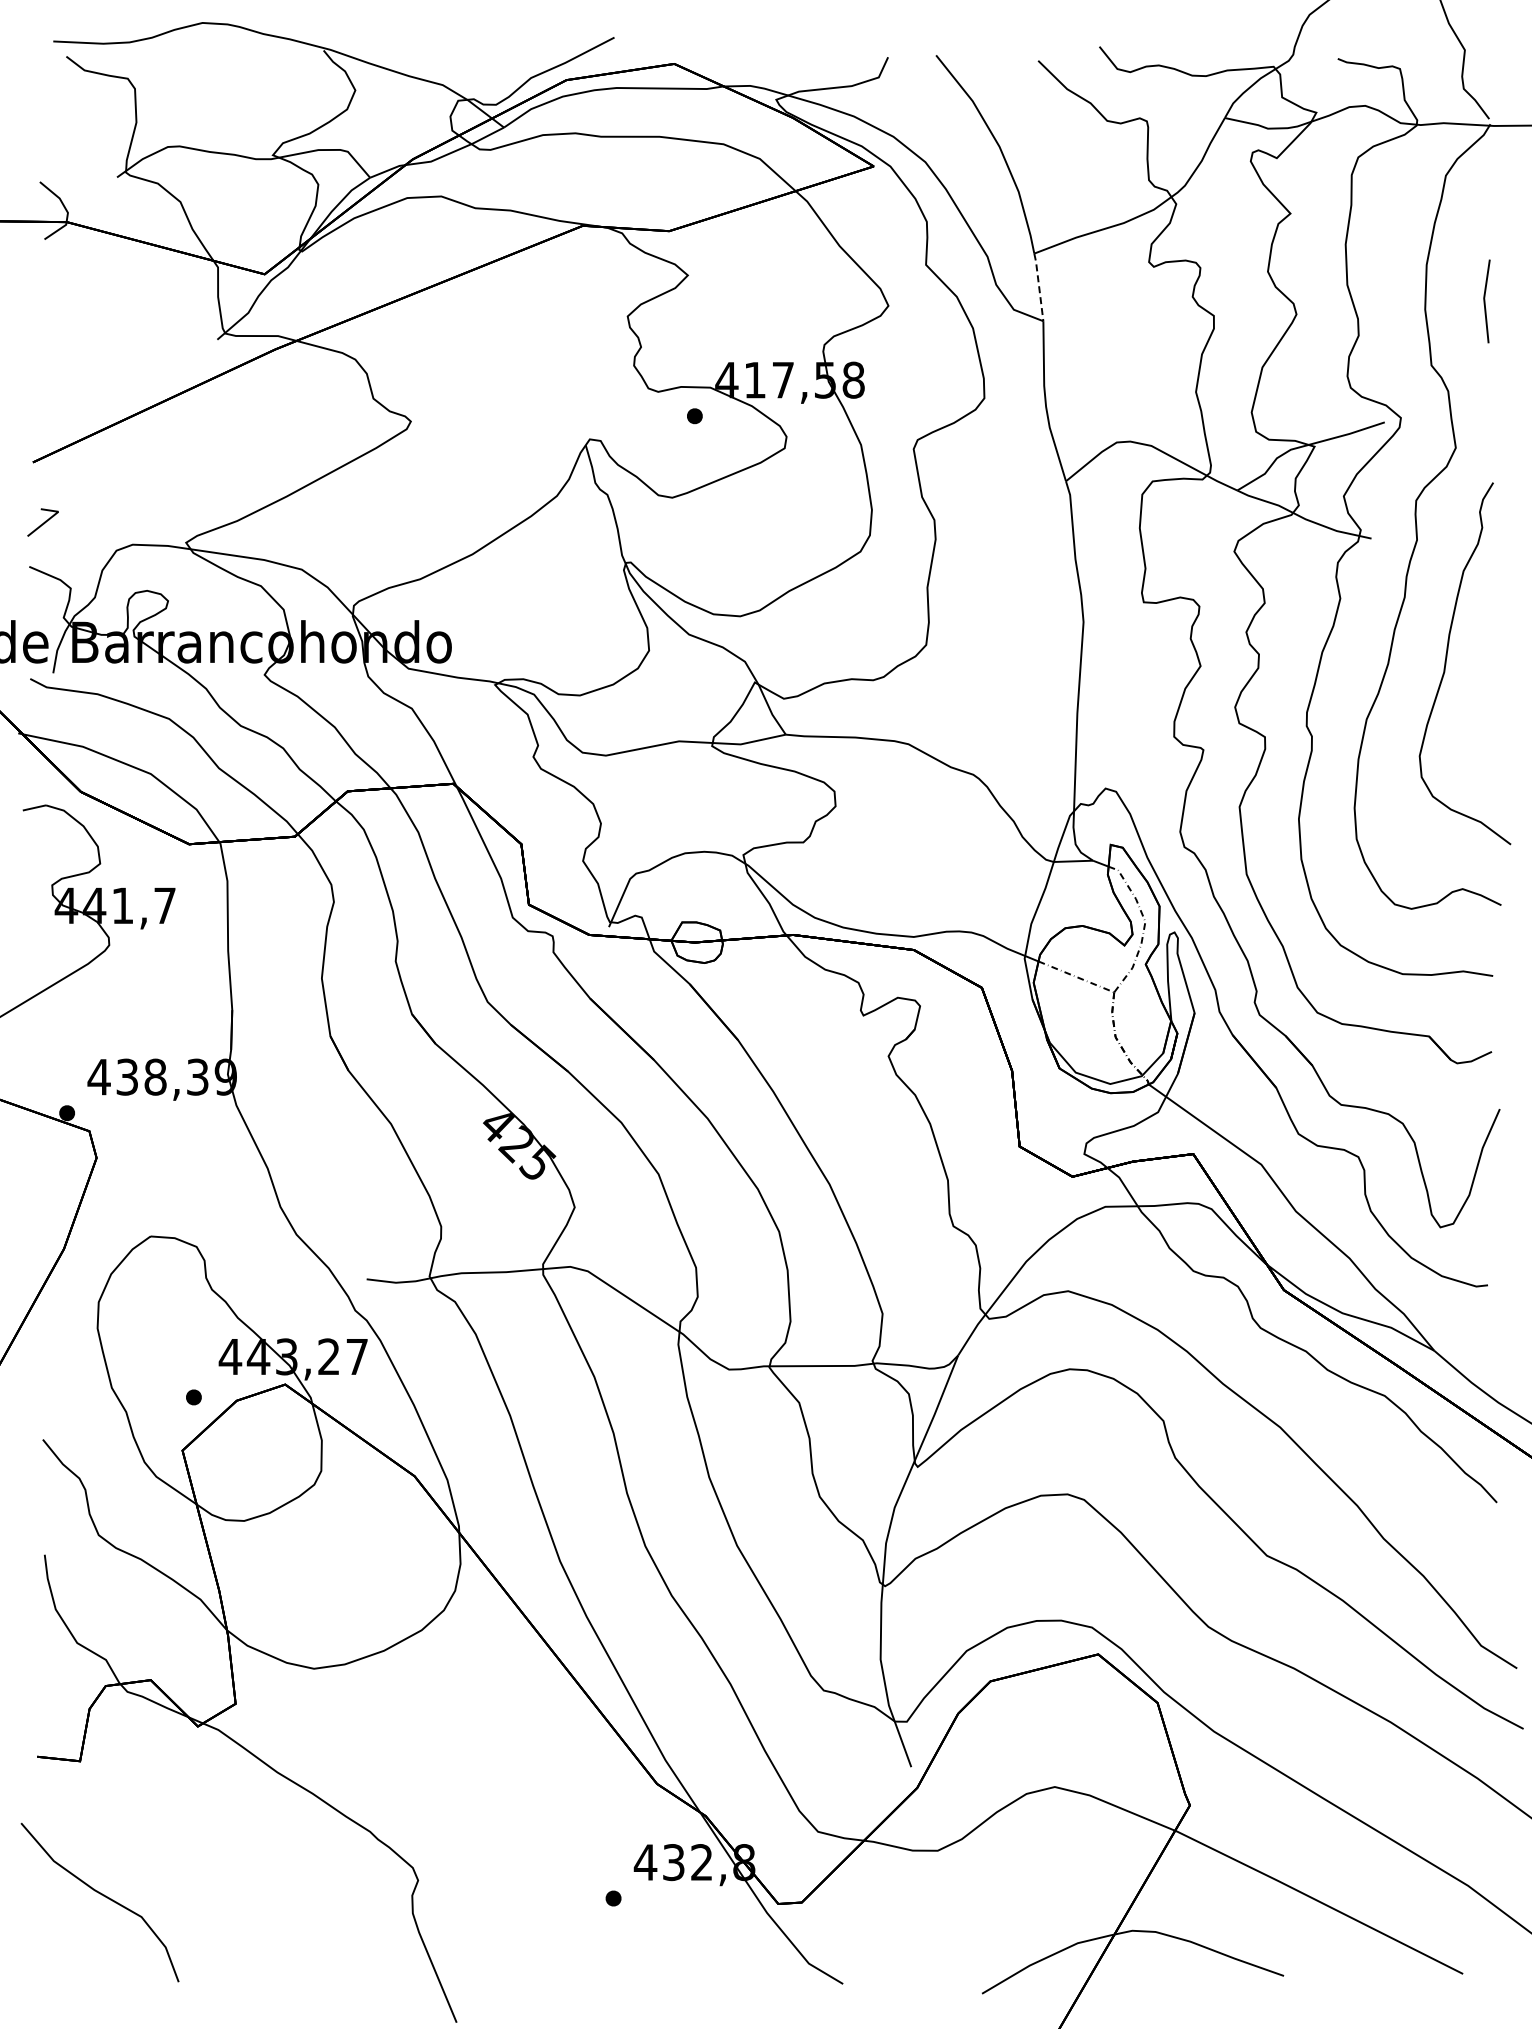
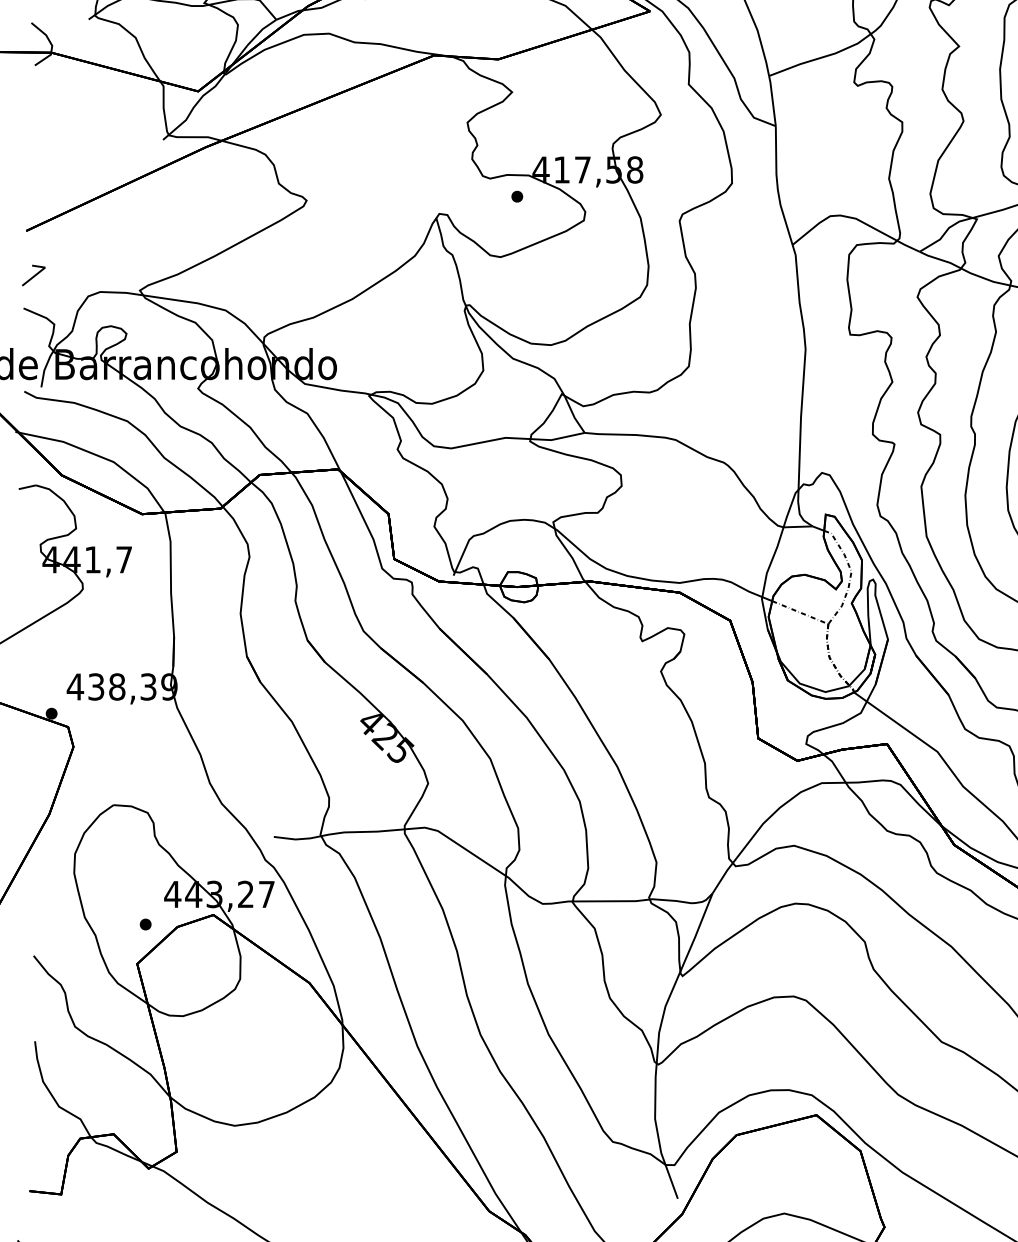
line: (1039, 286) -> (772, 100), dashed -> solid

